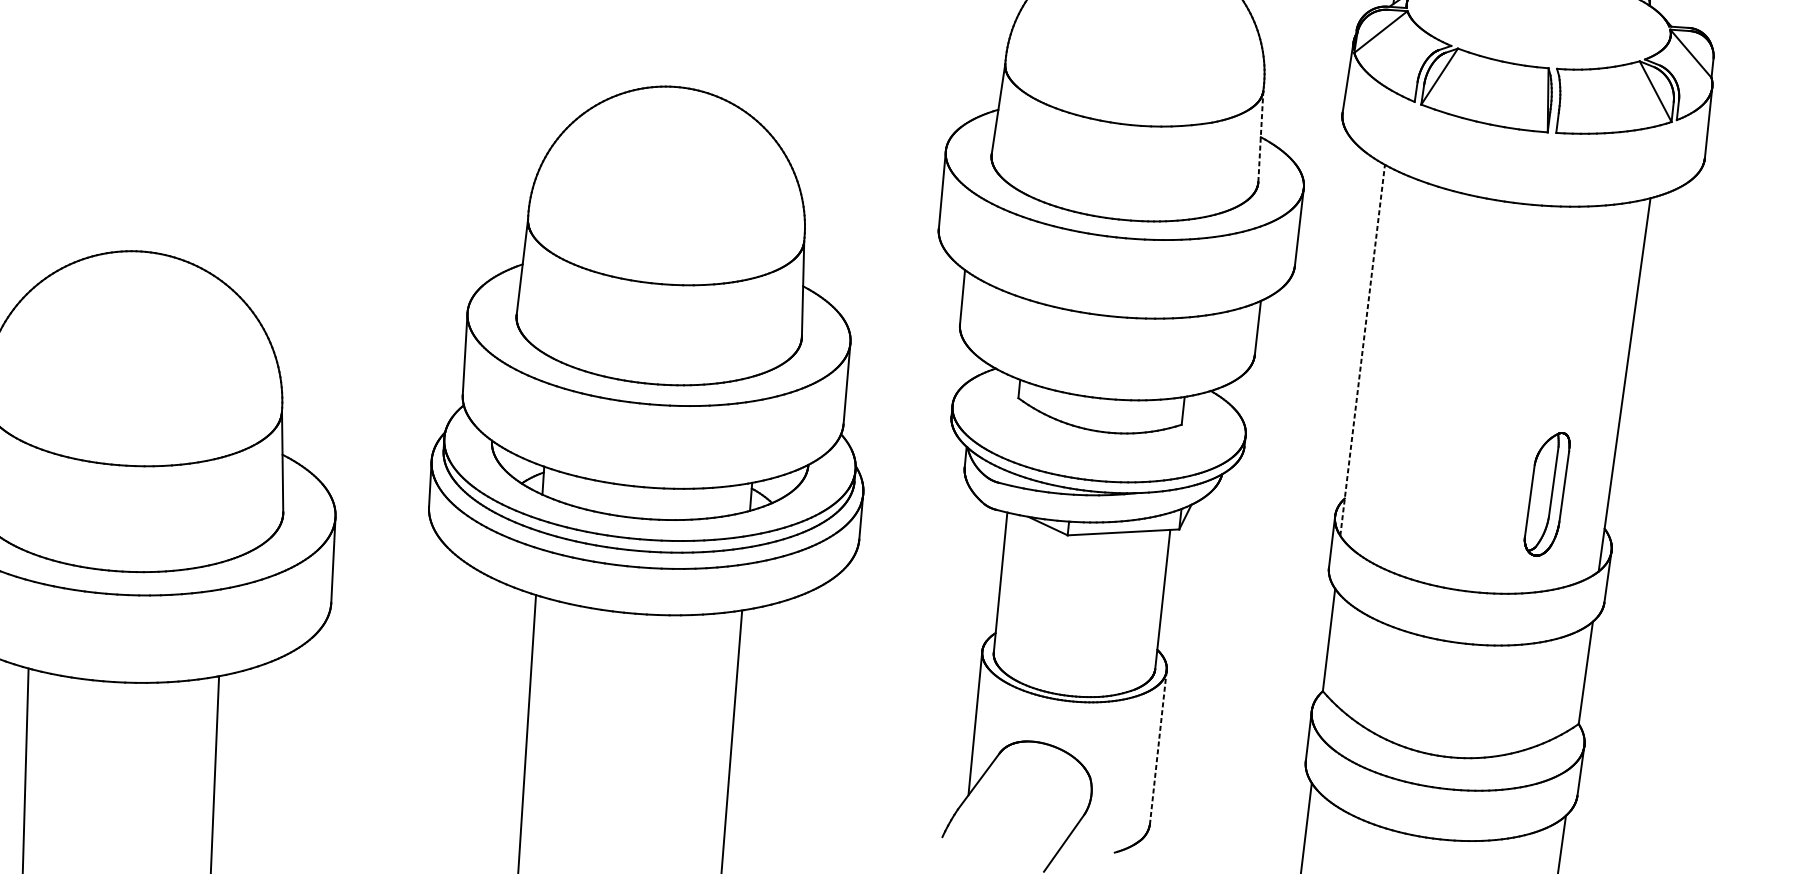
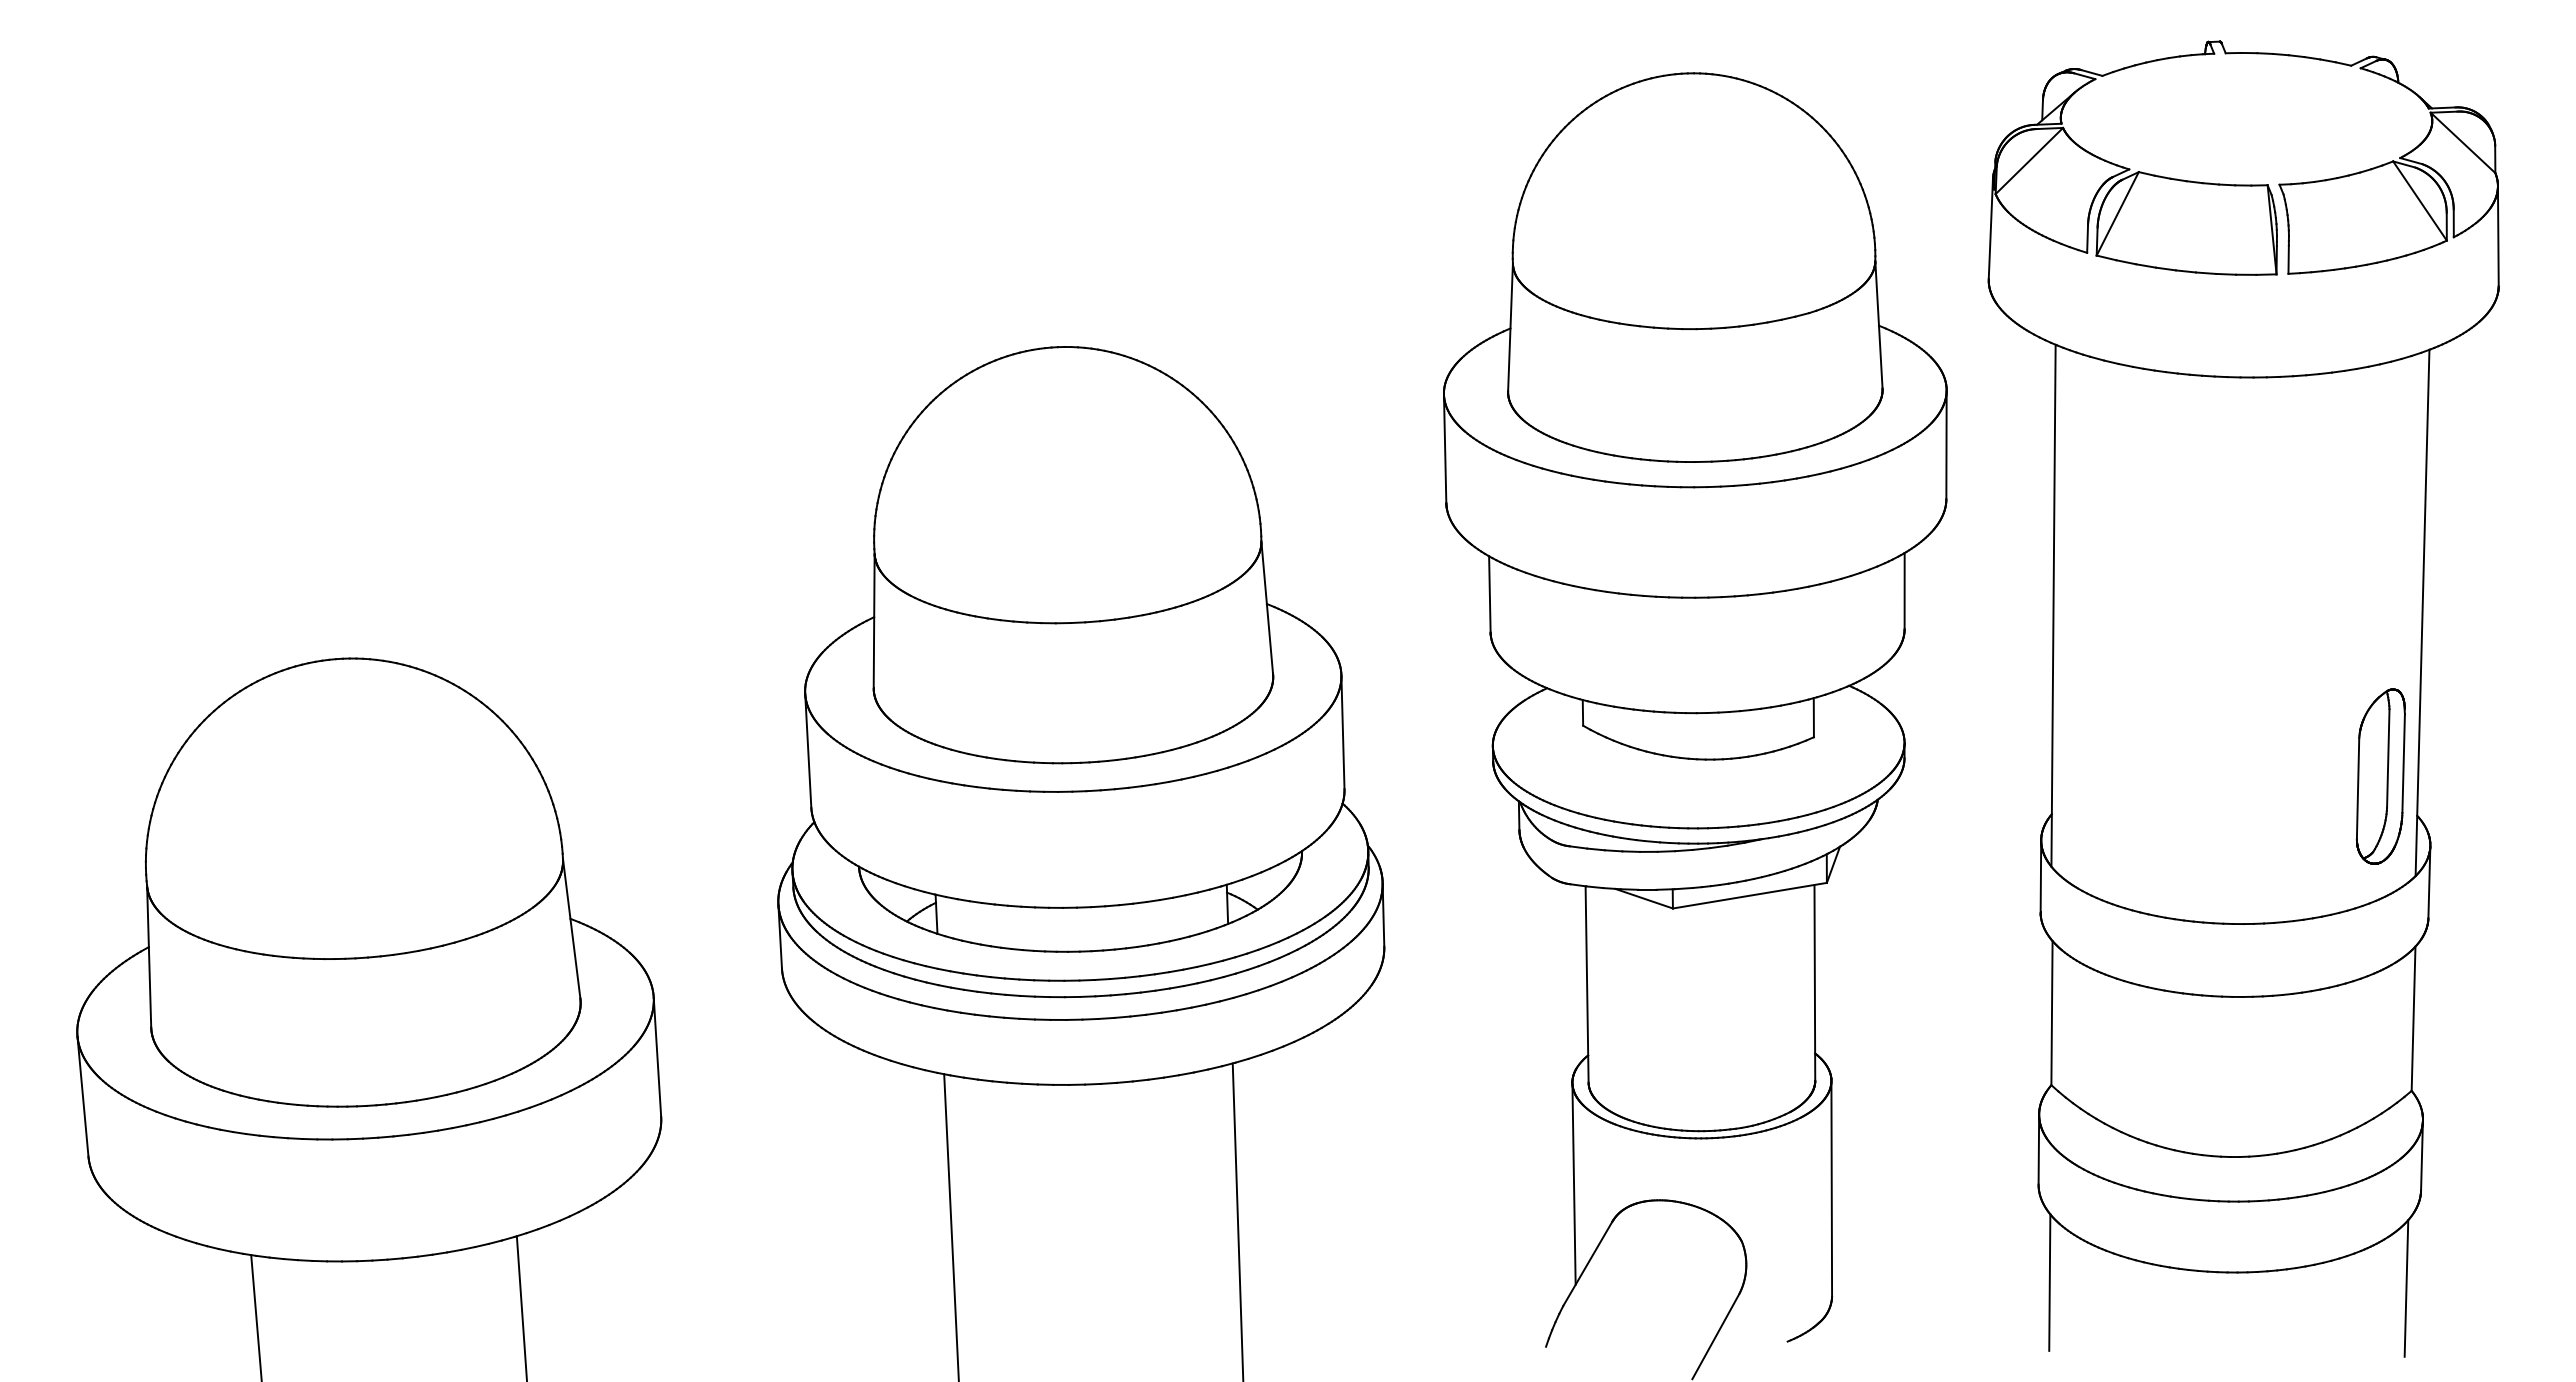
line: (1260, 136) -> (1878, 324), dashed -> solid
line: (1362, 350) -> (2053, 605), dashed -> solid
part: (1546, 494) -> (2380, 776), moved
line: (1158, 747) -> (1831, 1189), dashed -> solid

